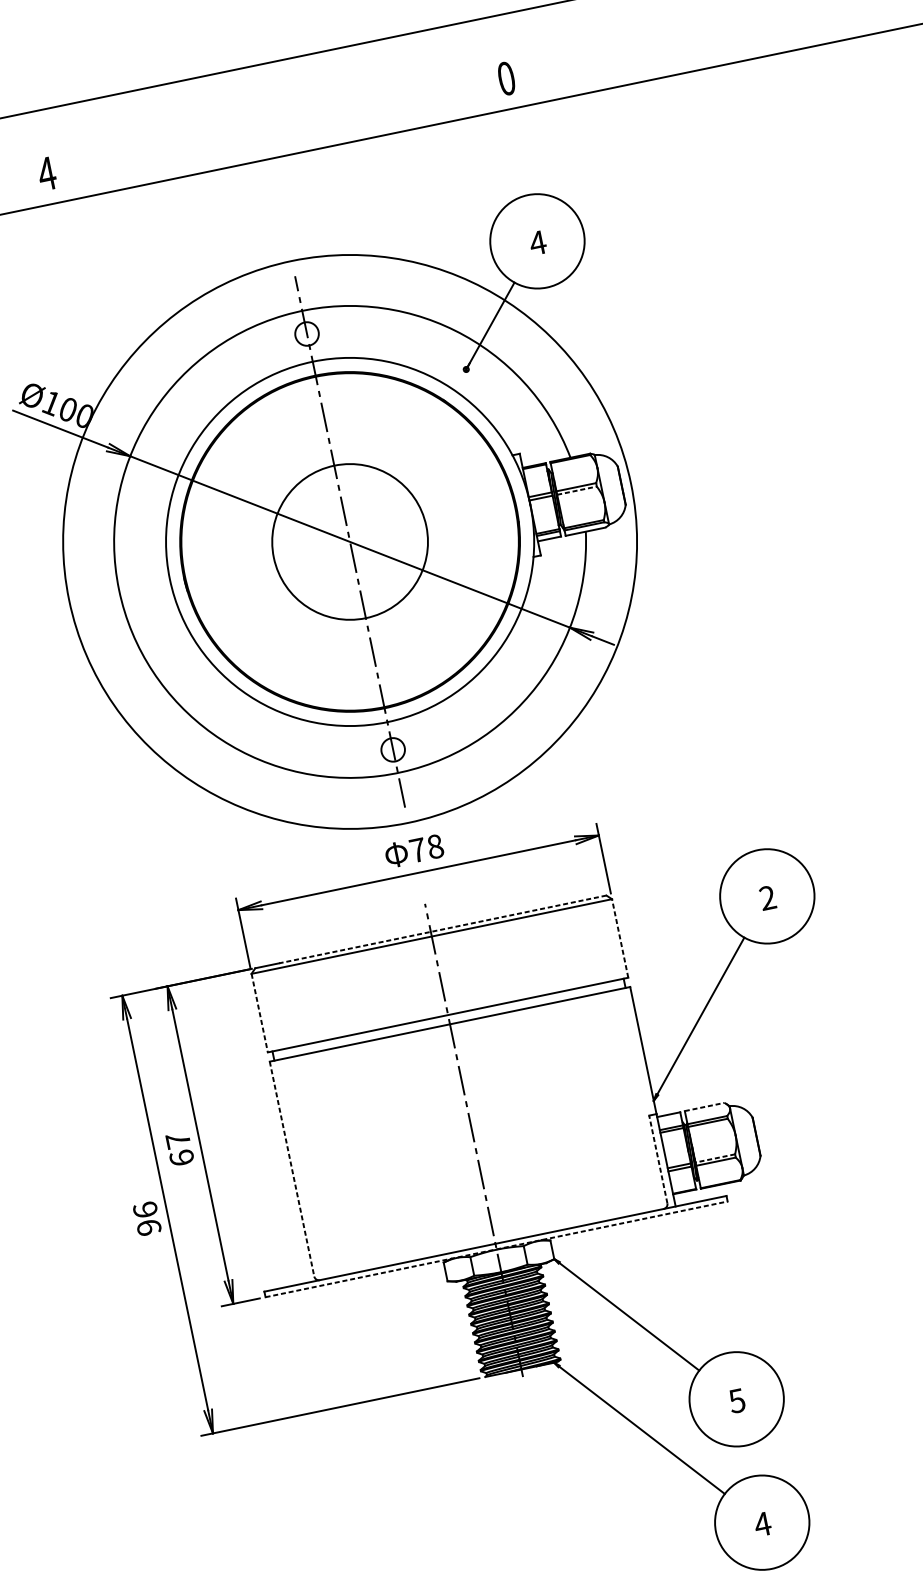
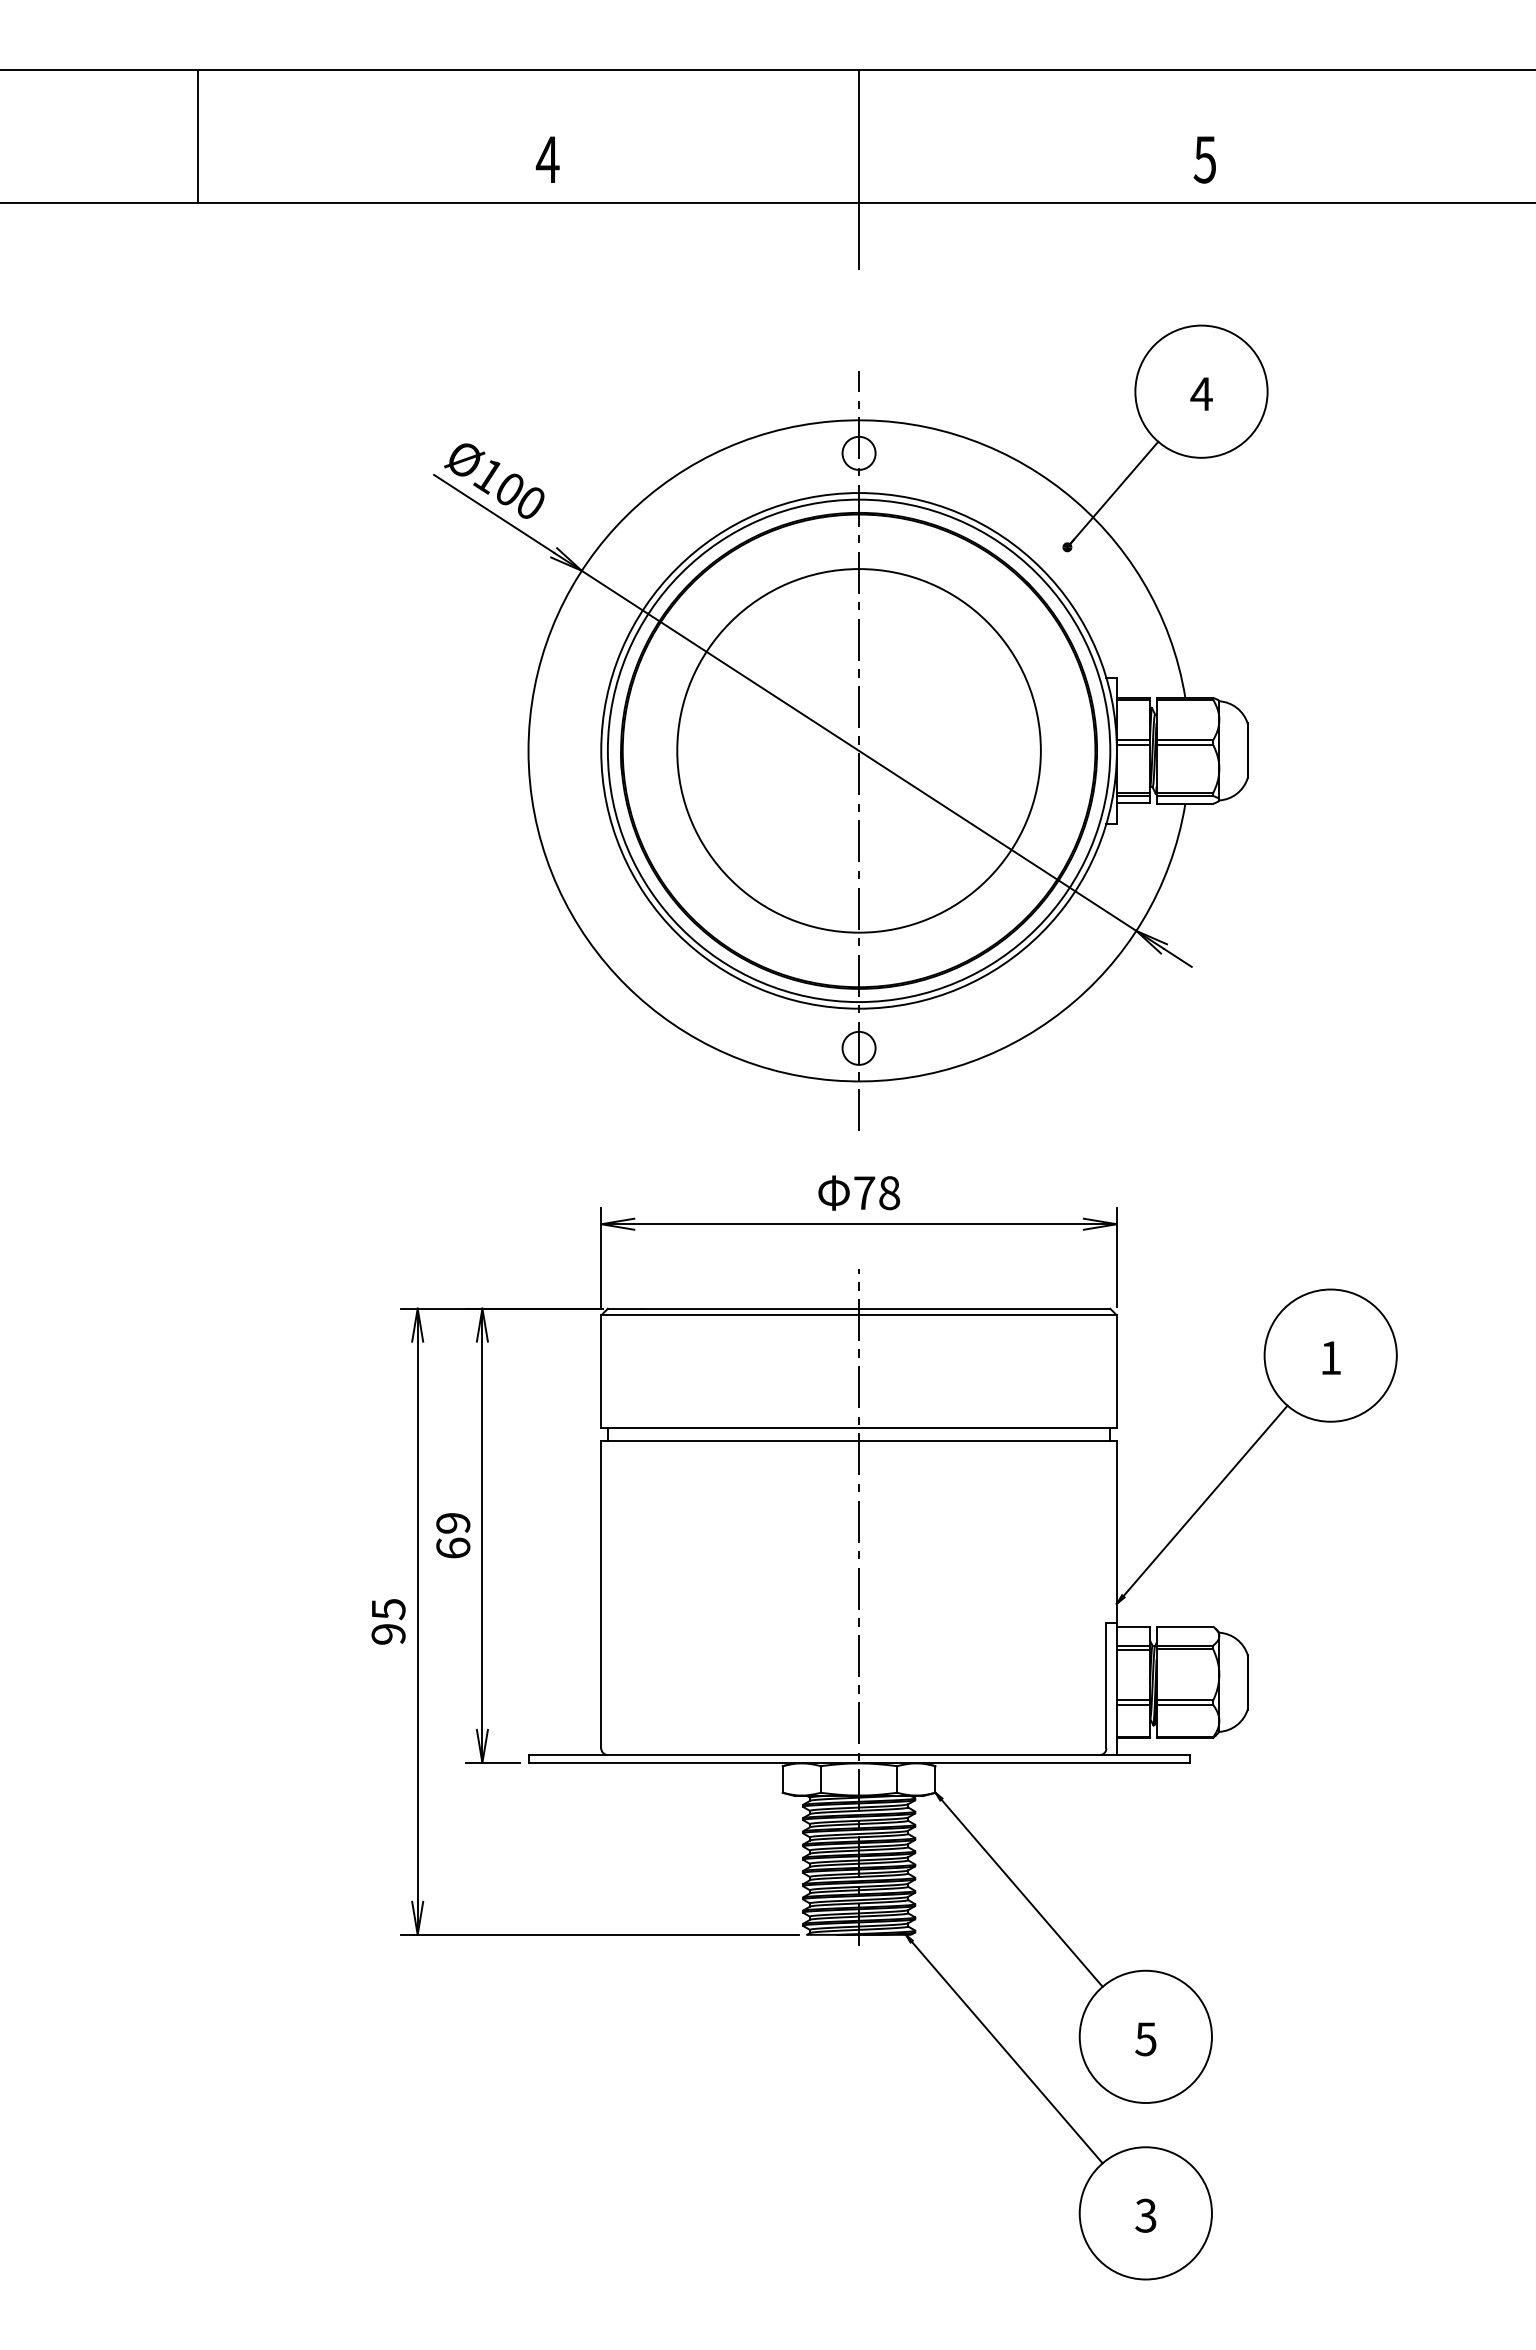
text: (505, 78) -> (1204, 159), 0 -> 5
line: (266, 135) -> (859, 169), added
line: (577, 490) -> (1185, 745), dashed -> solid
circle: (349, 541) -> (858, 750), size x0.62
circle: (349, 541) -> (858, 750), size x1.67
text: (767, 897) -> (1330, 1357), 2 -> 1
line: (442, 929) -> (875, 1308), dashed -> solid
line: (619, 938) -> (1116, 1371), dashed -> solid
line: (260, 1013) -> (601, 1372), dashed -> solid
line: (705, 1106) -> (1185, 1626), dashed -> solid
text: (178, 1140) -> (453, 1522), 67 -> 69
line: (715, 1158) -> (1184, 1700), dashed -> solid
line: (658, 1159) -> (1106, 1685), dashed -> solid
line: (292, 1168) -> (601, 1594), dashed -> solid
text: (145, 1210) -> (388, 1609), 96 -> 95
line: (496, 1248) -> (859, 1762), dashed -> solid
text: (762, 1524) -> (1145, 2215), 4 -> 3

